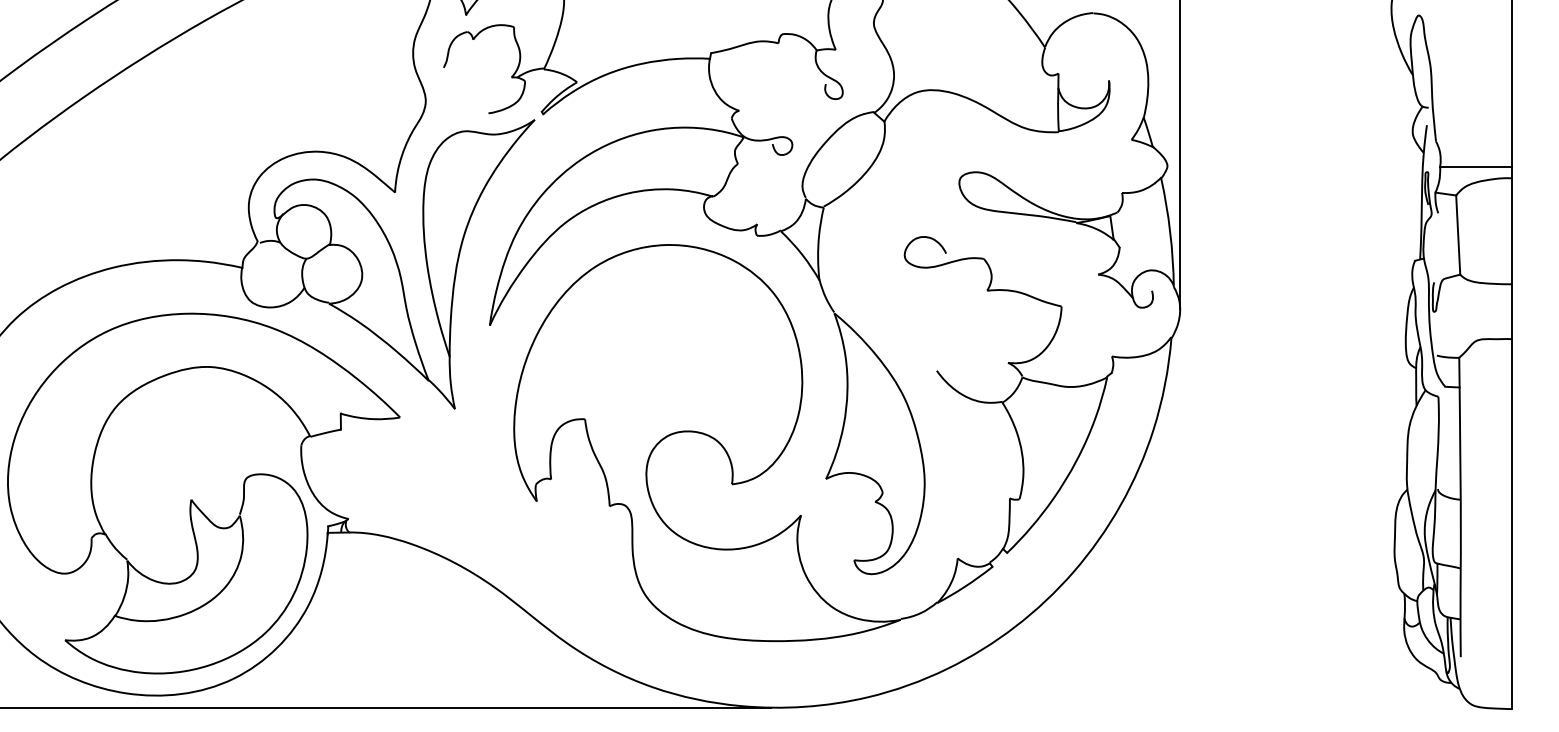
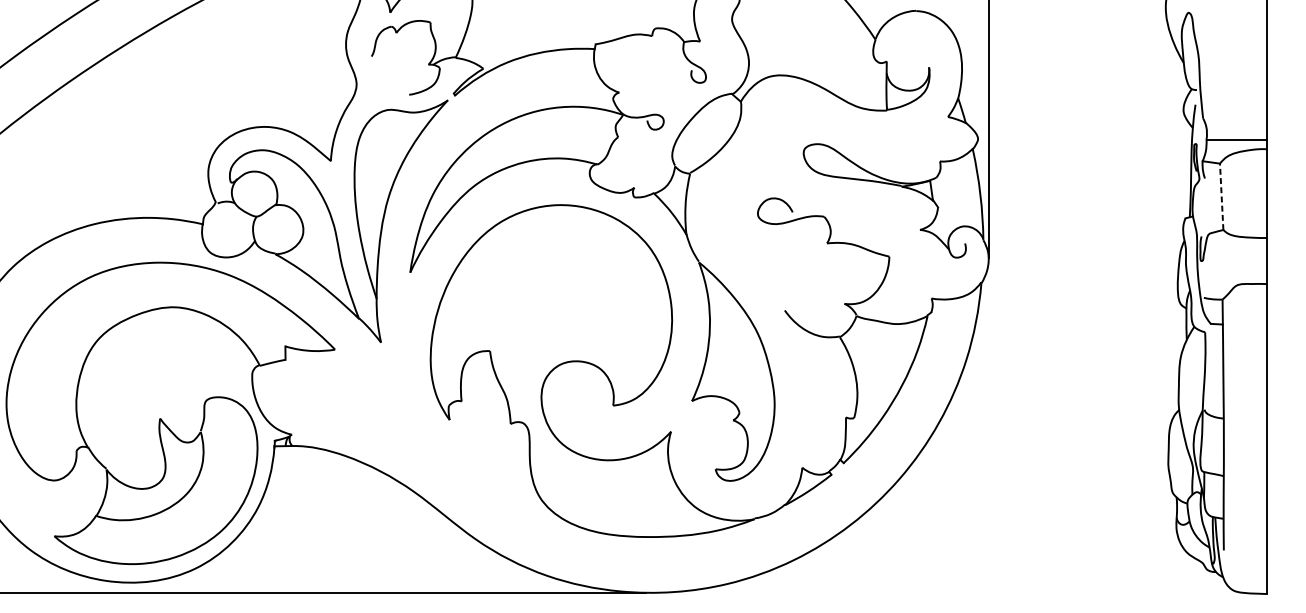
line: (1458, 235) -> (1221, 197), solid -> dashed

